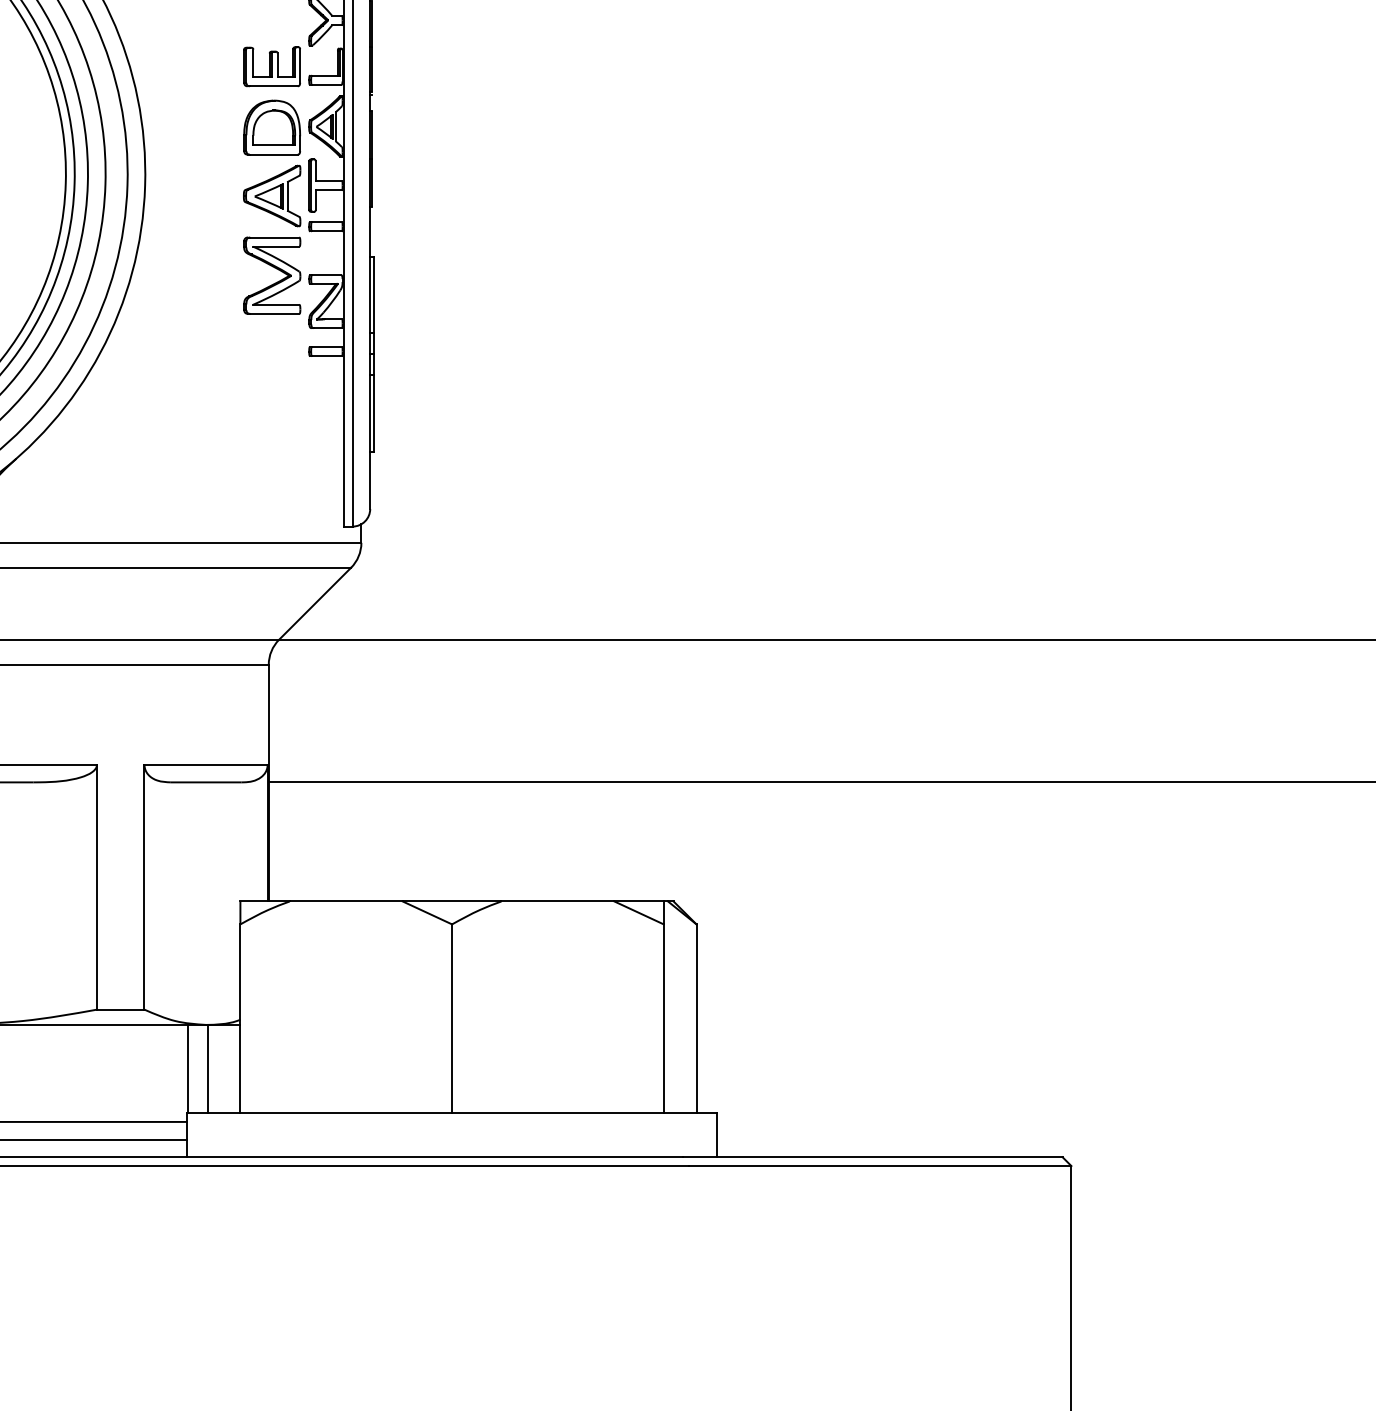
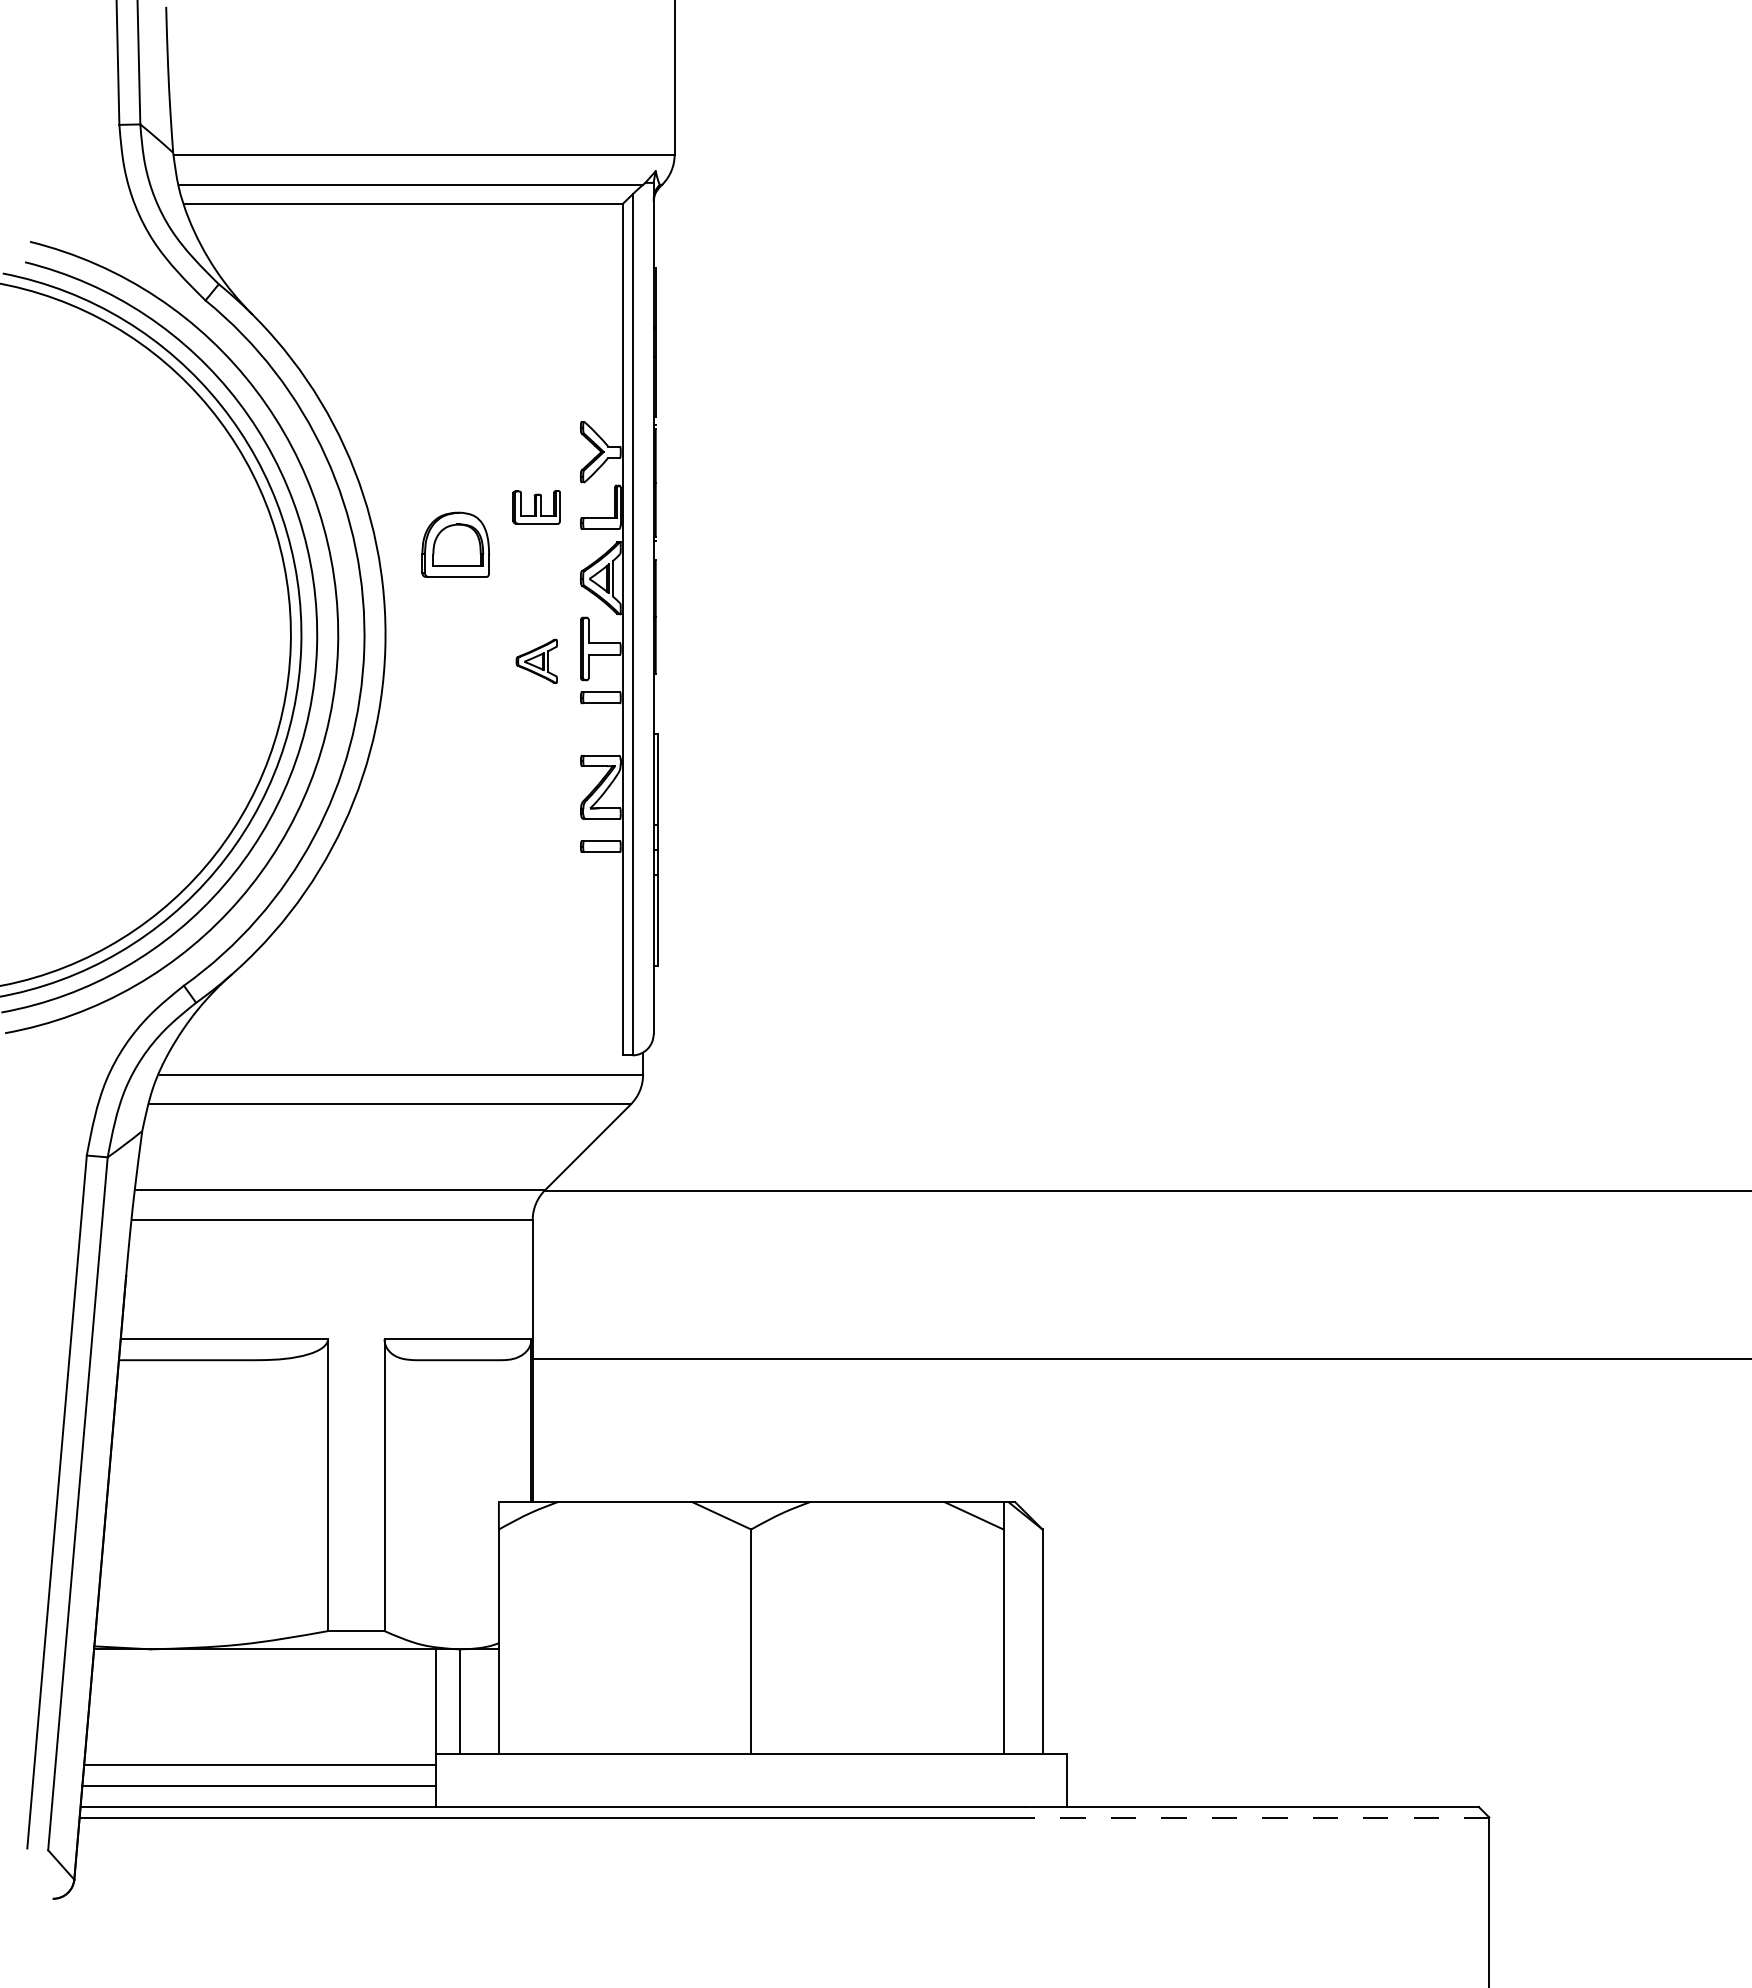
part: (271, 66) -> (536, 507), size x0.7
part: (271, 127) -> (455, 544), moved
part: (271, 196) -> (536, 661), size x0.6
part: (274, 268) -> (539, 747), removed
line: (880, 1166) -> (1261, 1817), solid -> dashed

